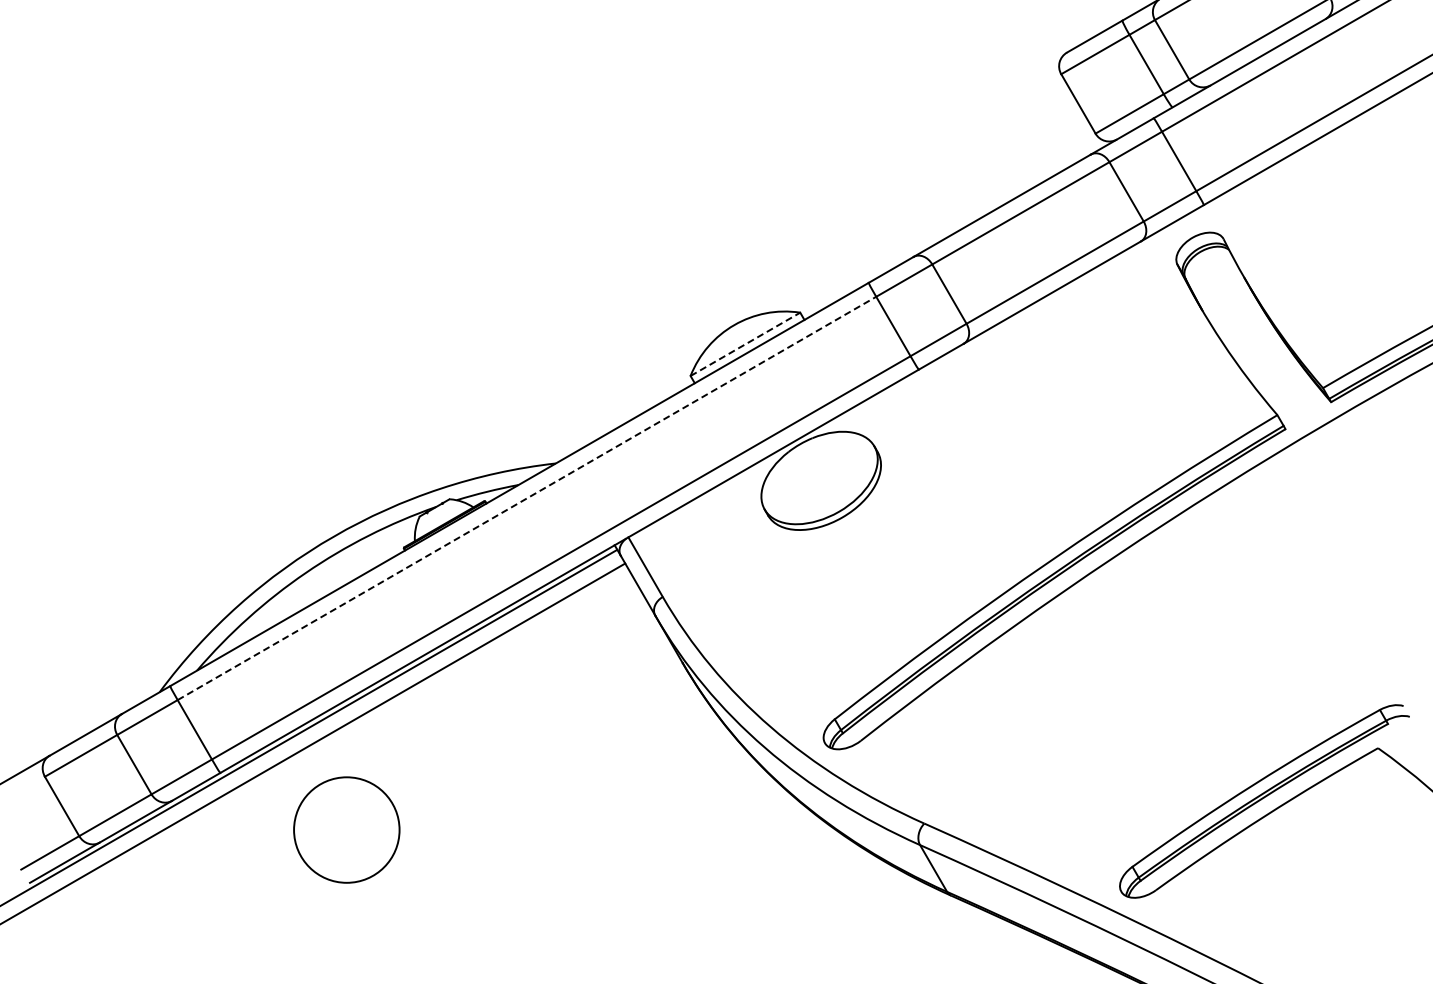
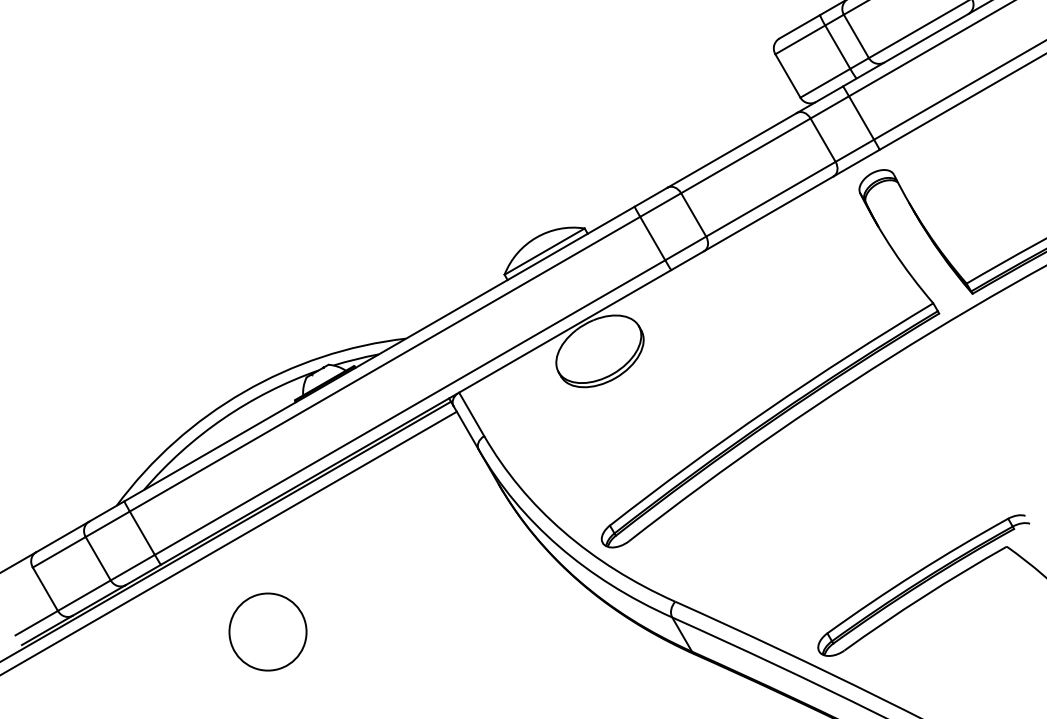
line: (745, 344) -> (544, 251), dashed -> solid
line: (527, 498) -> (385, 364), dashed -> solid
circle: (346, 829) -> (267, 631), moved

